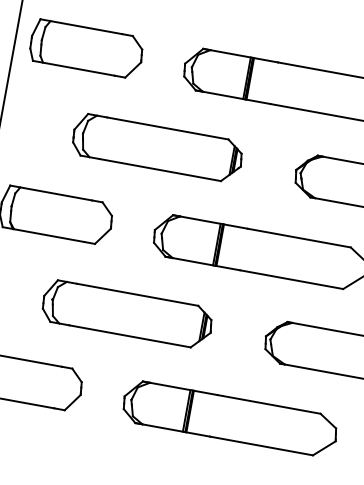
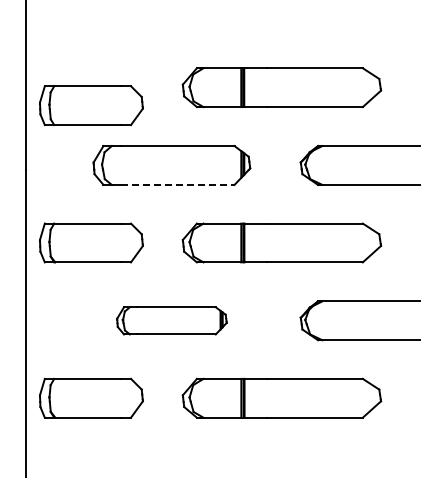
part: (86, 48) -> (91, 105), moved
line: (159, 169) -> (177, 184), solid -> dashed
part: (127, 314) -> (171, 320), size x0.7

